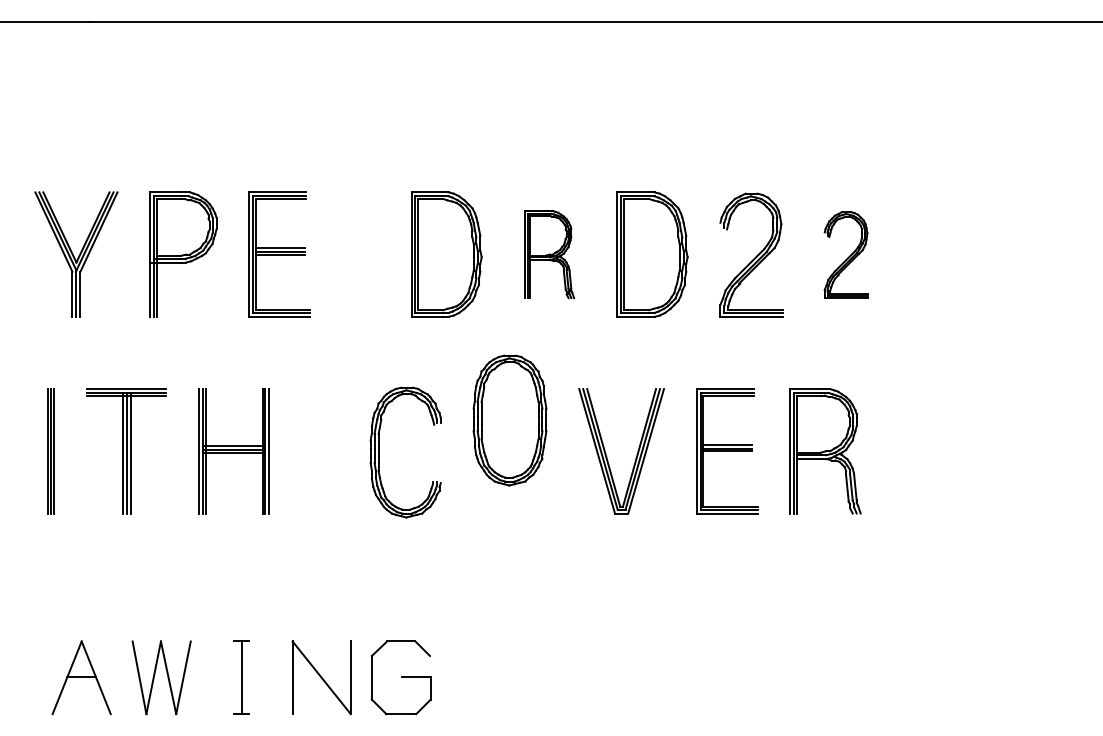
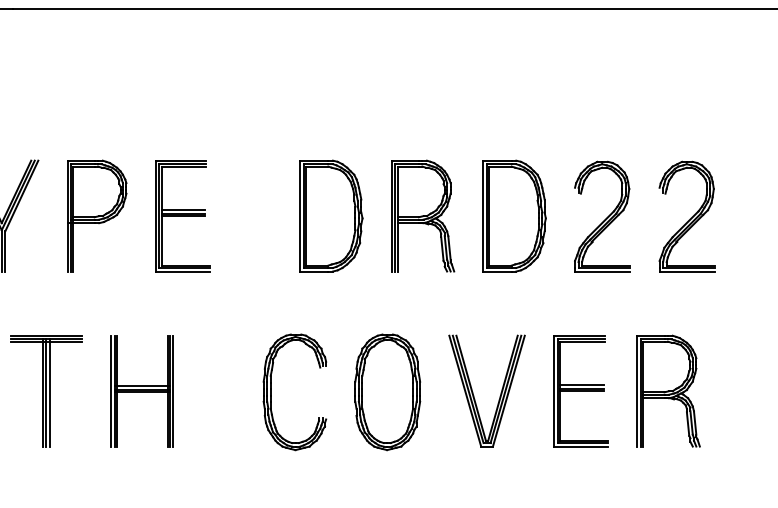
part: (549, 254) -> (422, 215), size x1.43
part: (846, 254) -> (687, 215), size x1.43
part: (509, 420) -> (387, 392), moved

